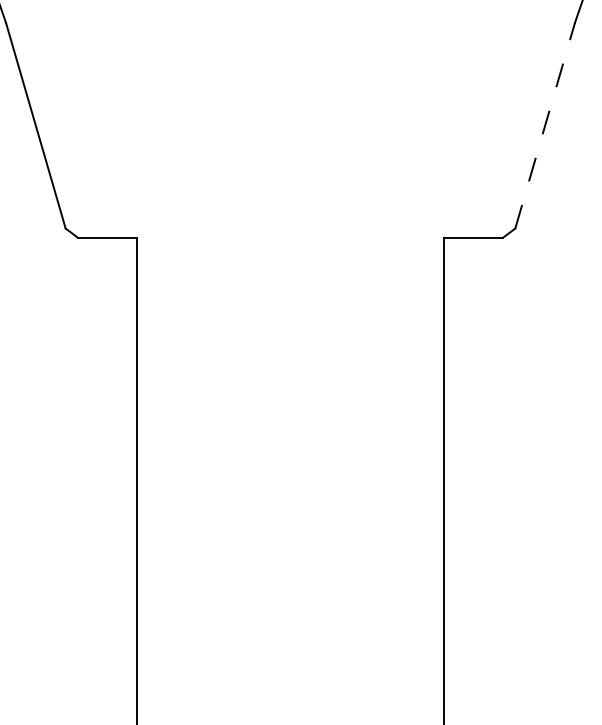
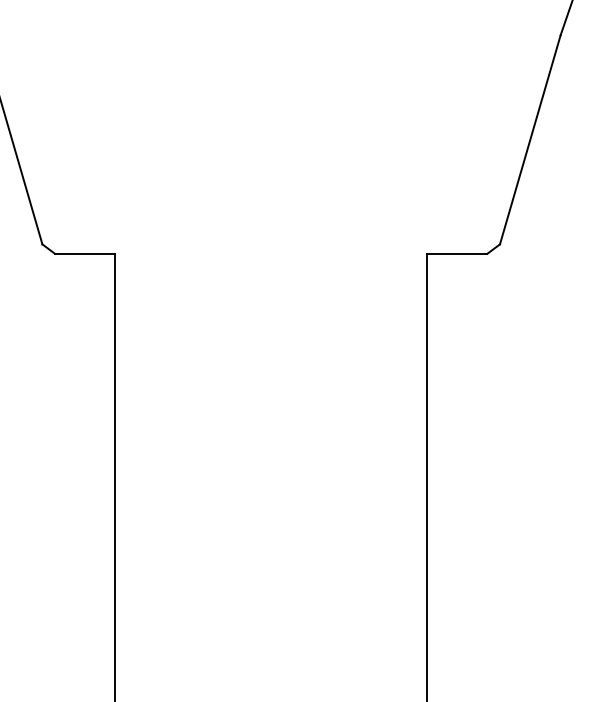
line: (545, 125) -> (530, 139), dashed -> solid

